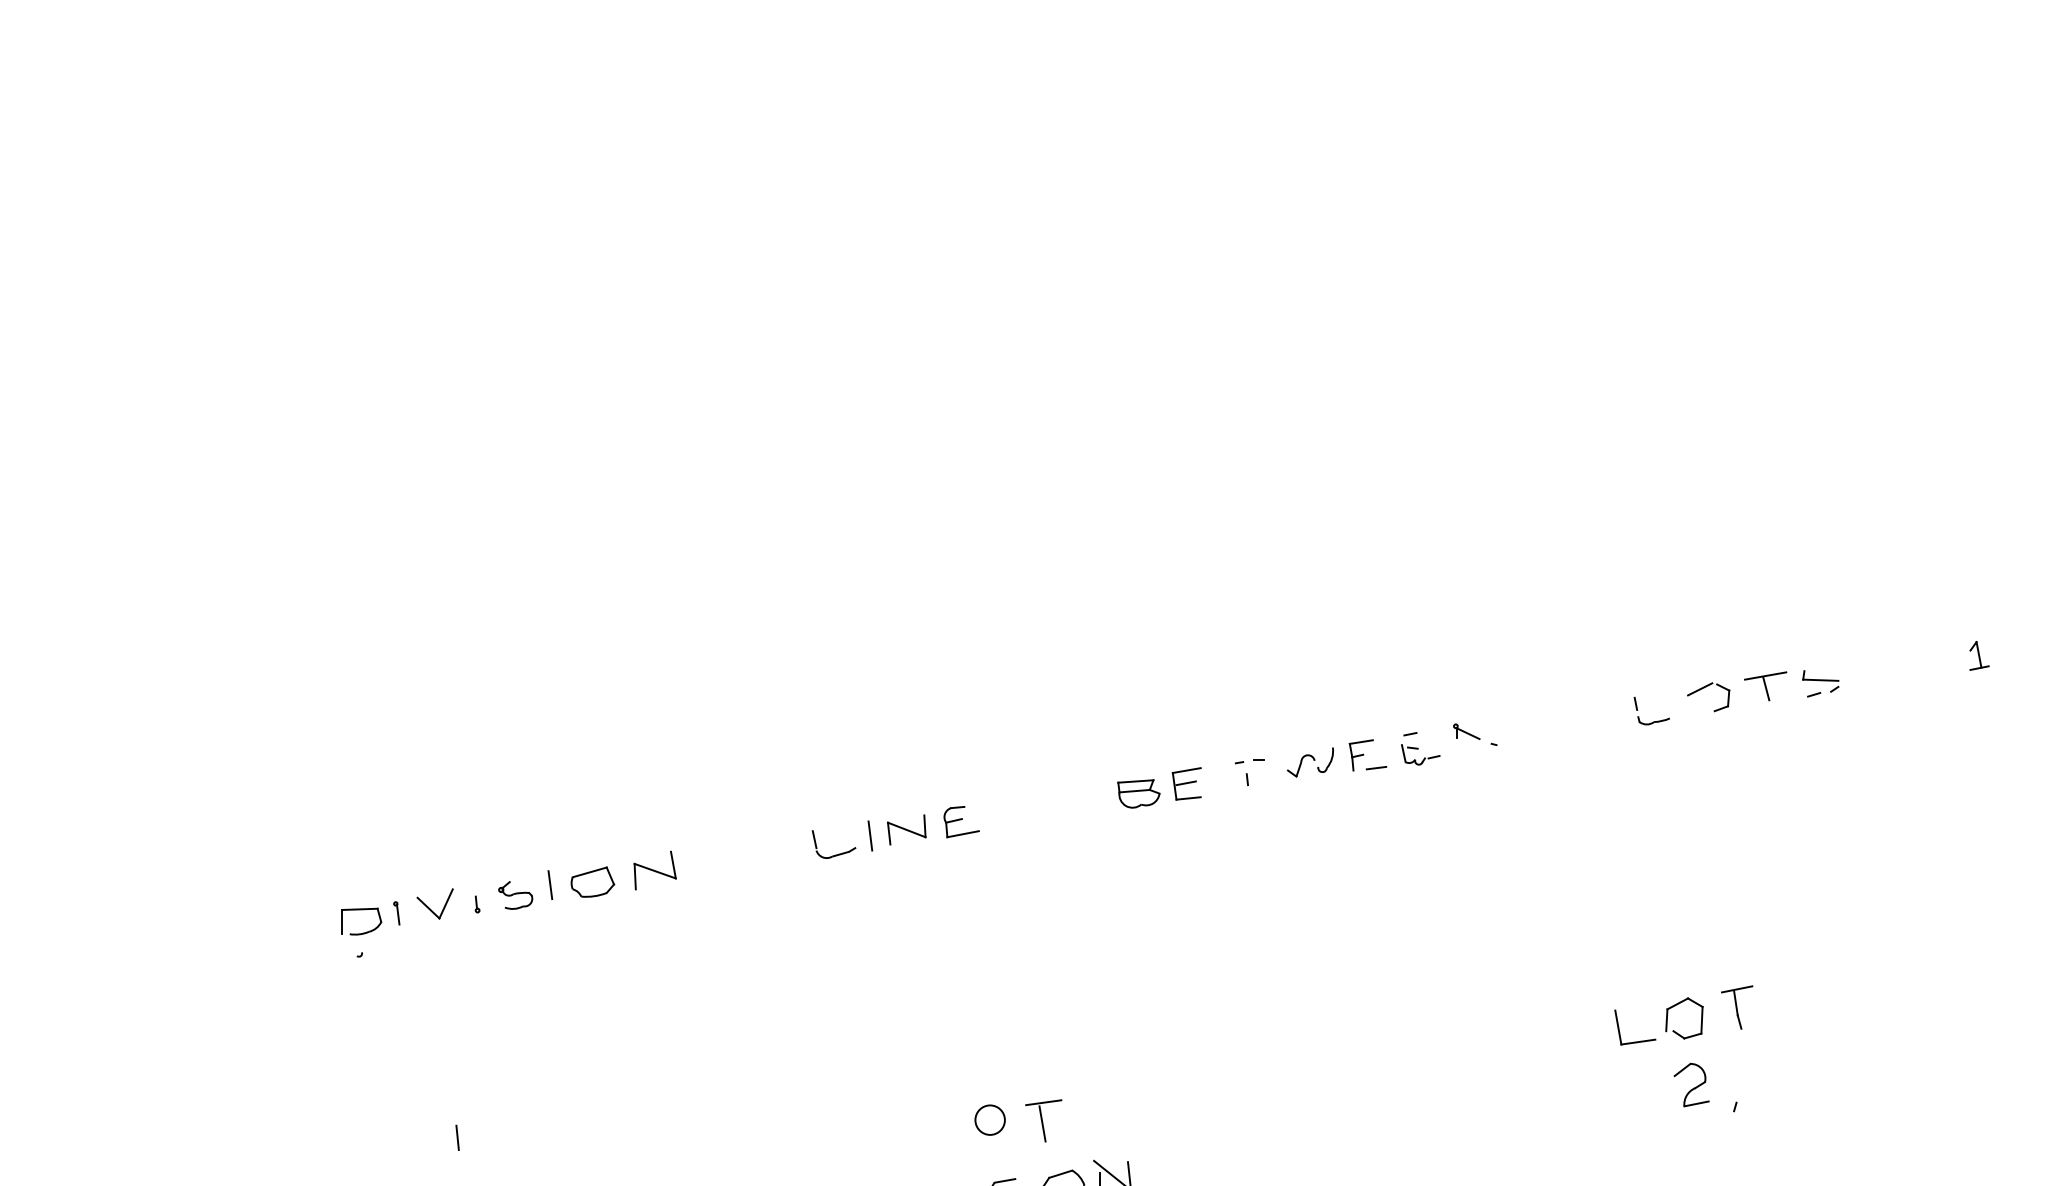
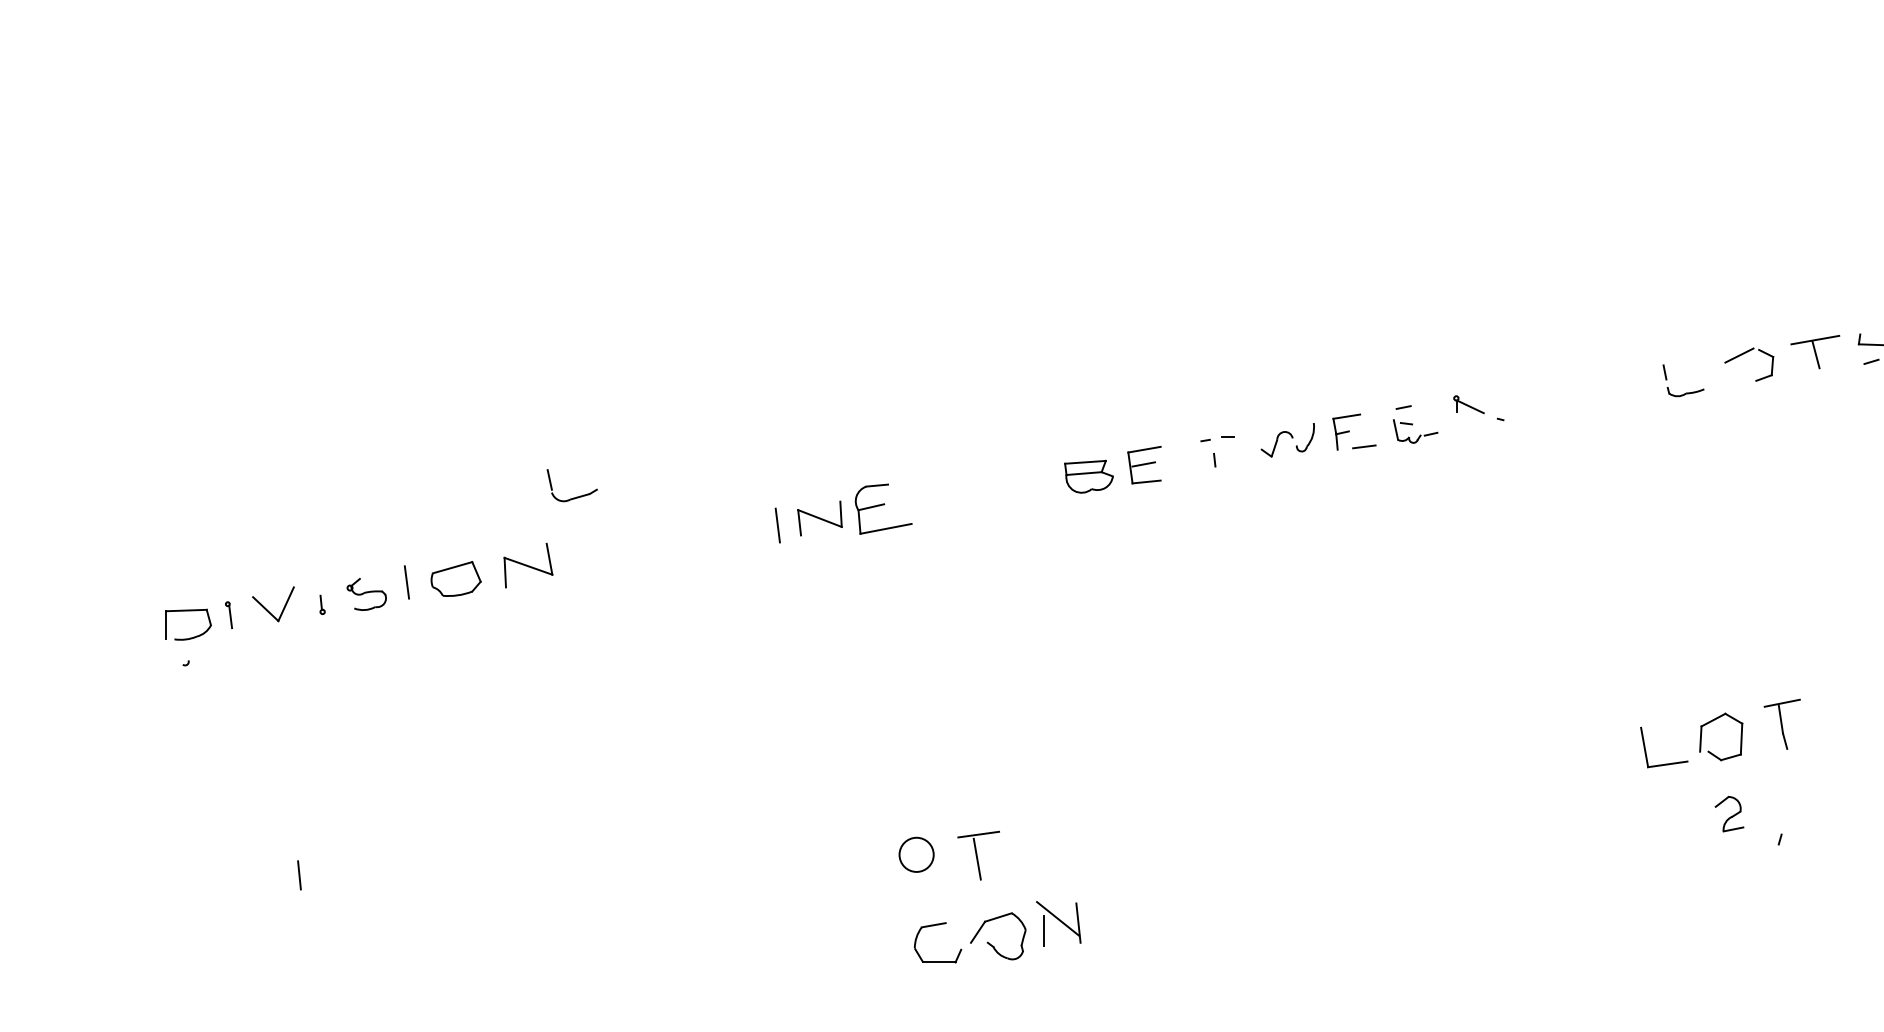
part: (961, 822) -> (883, 509), size x1.4
part: (835, 854) -> (573, 497), moved
part: (1691, 1084) -> (1729, 813), size x0.7

